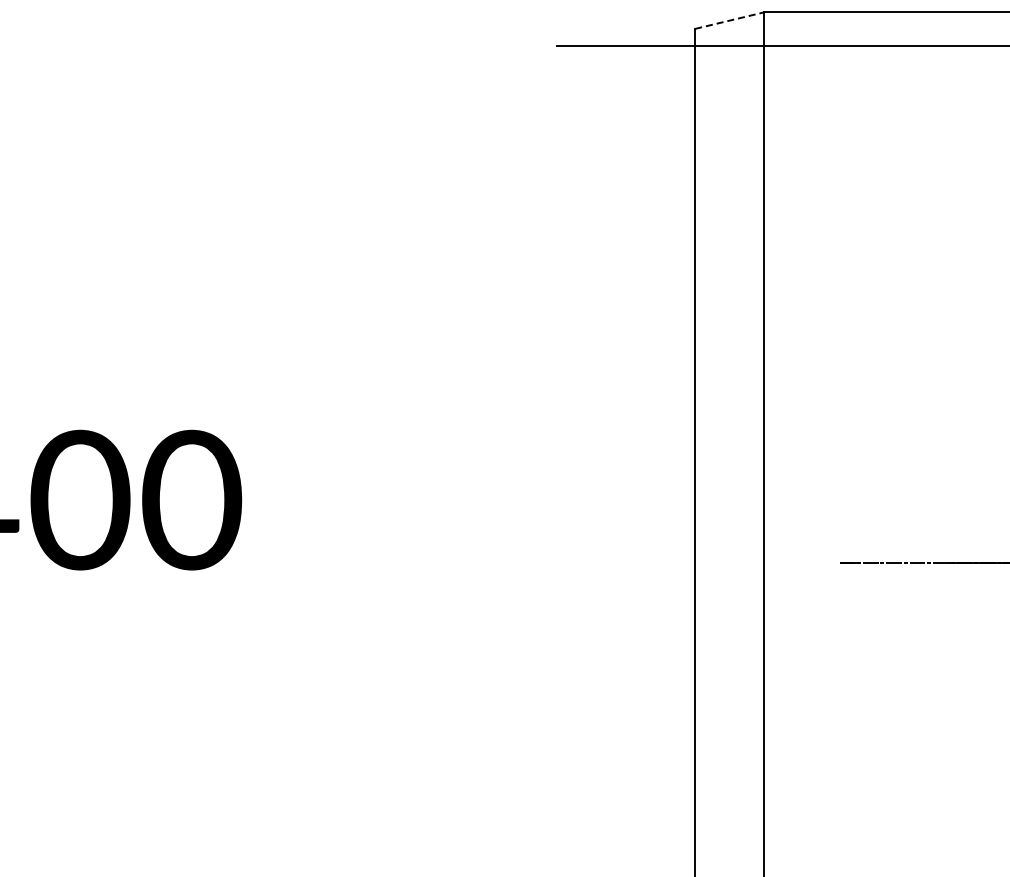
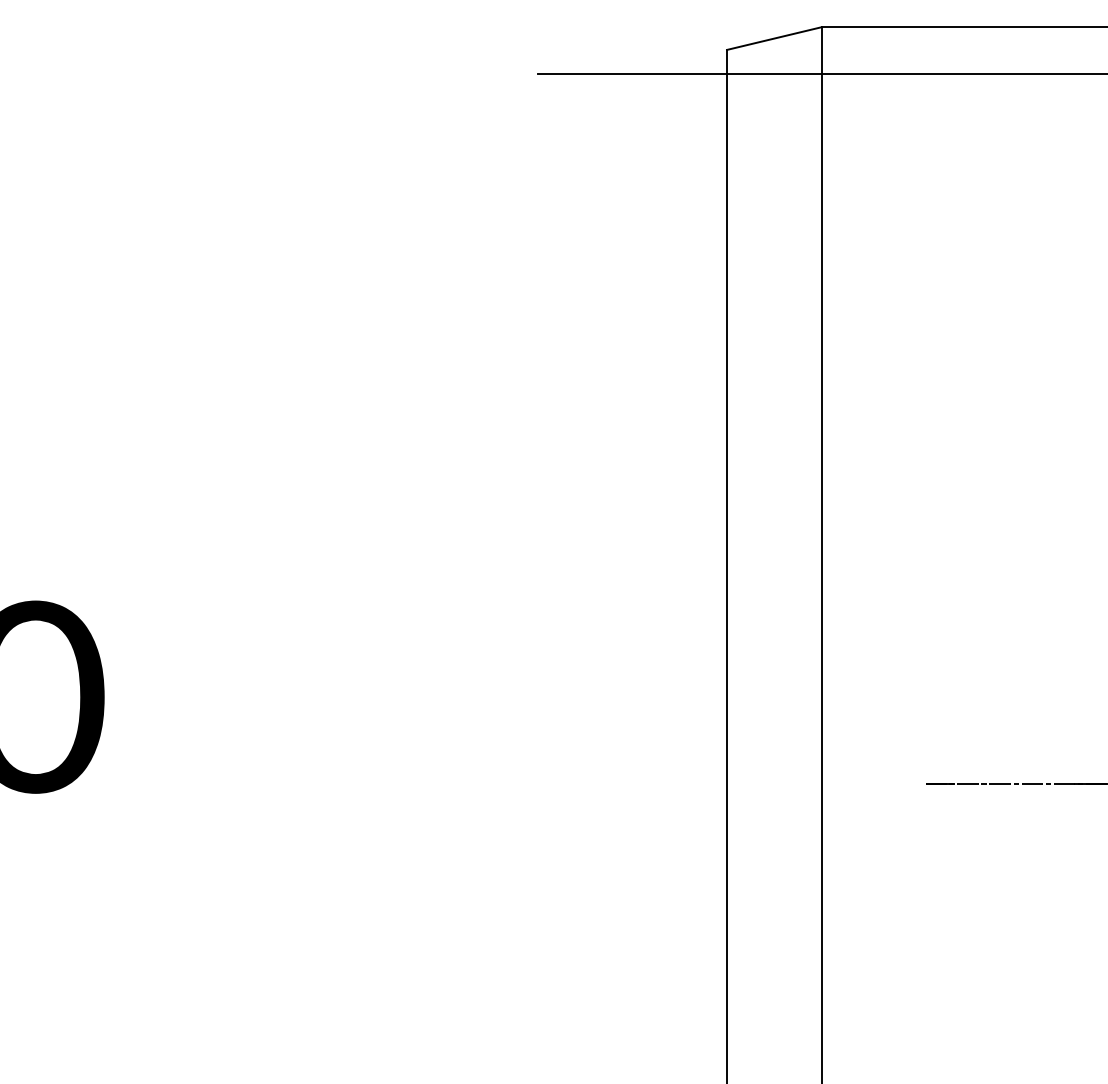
line: (730, 20) -> (775, 38), dashed -> solid

